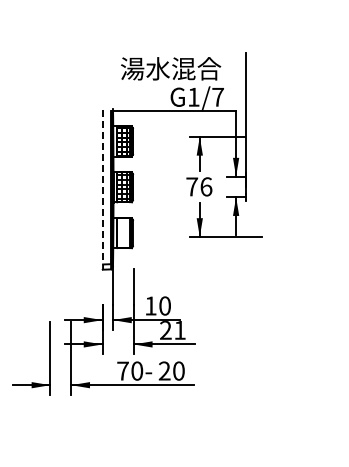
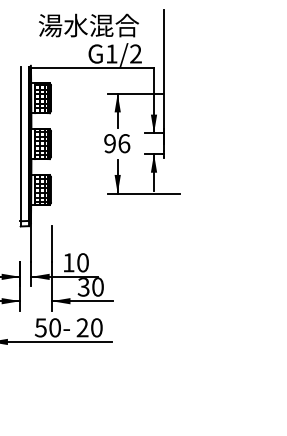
text: (217, 96) -> (135, 53), G1/7 -> G1/2
text: (192, 186) -> (110, 143), 76 -> 96
line: (103, 187) -> (21, 144), dashed -> solid
hatch: (123, 233) -> (41, 190), added
text: (172, 329) -> (90, 286), 21 -> 30
text: (122, 370) -> (40, 327), 70- -> 50-

